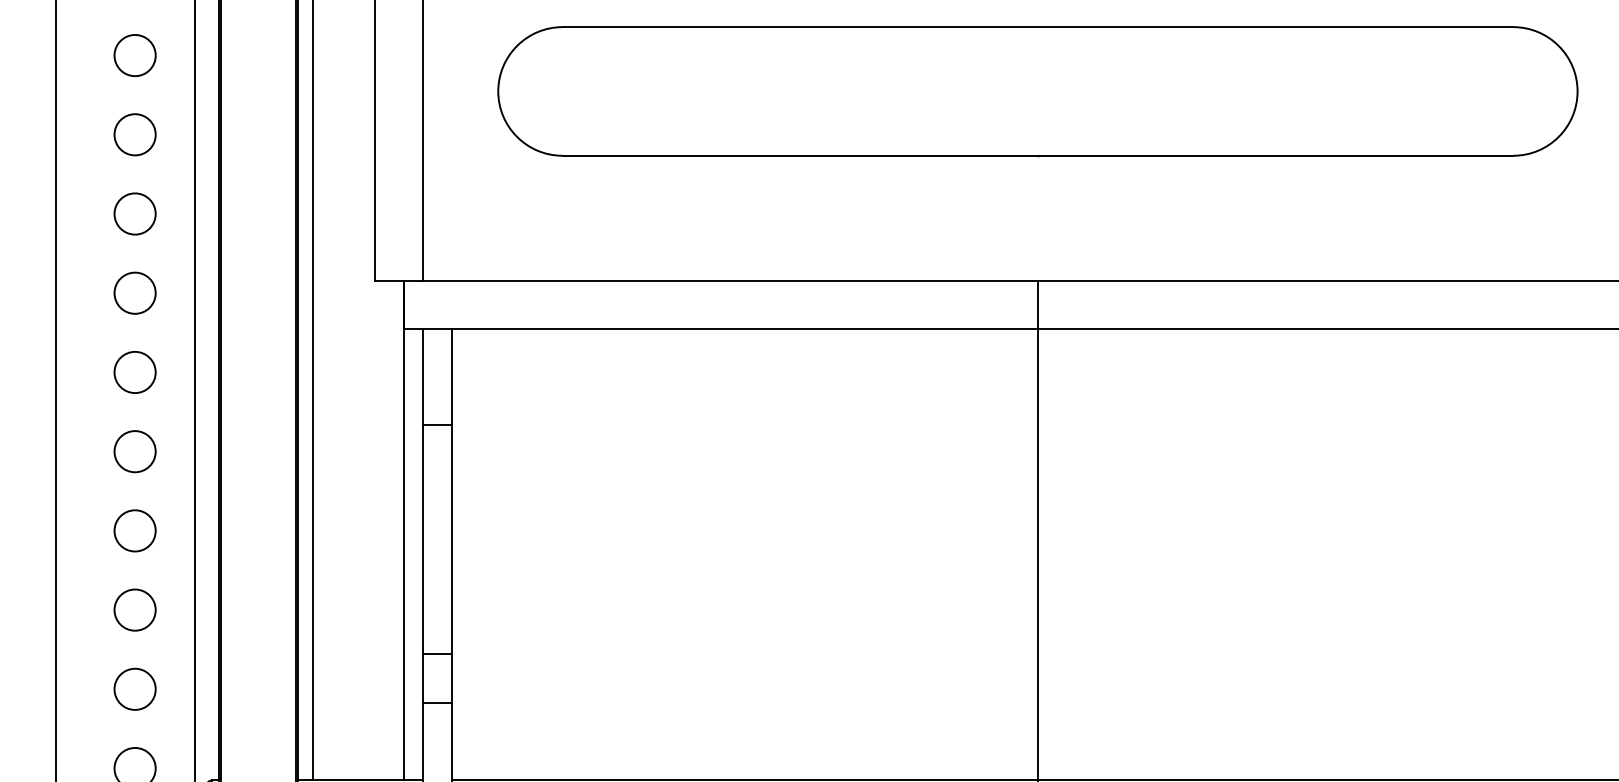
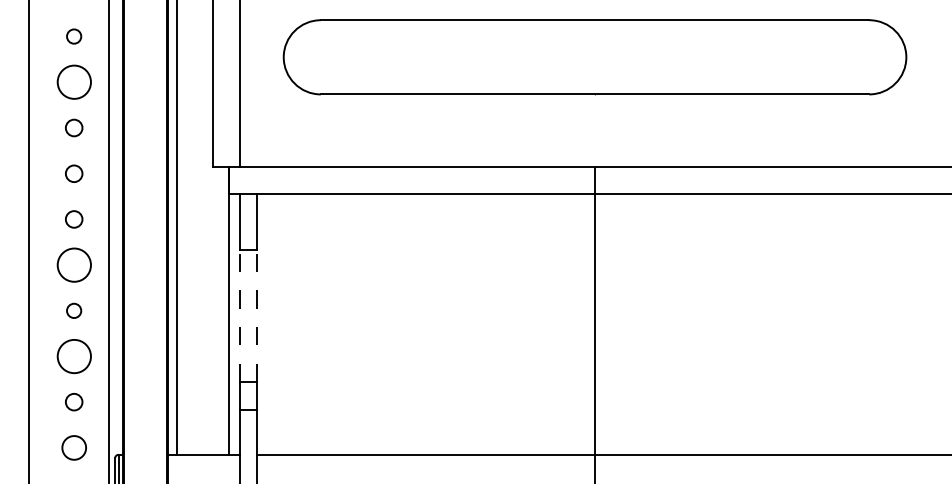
circle: (133, 55) -> (73, 36), size x0.6
circle: (133, 135) -> (73, 82), size x1.4
circle: (133, 213) -> (73, 127), size x0.7
circle: (133, 292) -> (73, 173), size x0.7
circle: (133, 372) -> (73, 219), size x0.7
circle: (133, 450) -> (73, 264), size x1.4
circle: (133, 530) -> (73, 310), size x0.6
line: (423, 539) -> (240, 315), solid -> dashed
line: (452, 539) -> (257, 315), solid -> dashed
circle: (133, 610) -> (73, 356), size x1.4
circle: (133, 688) -> (73, 401), size x0.7

